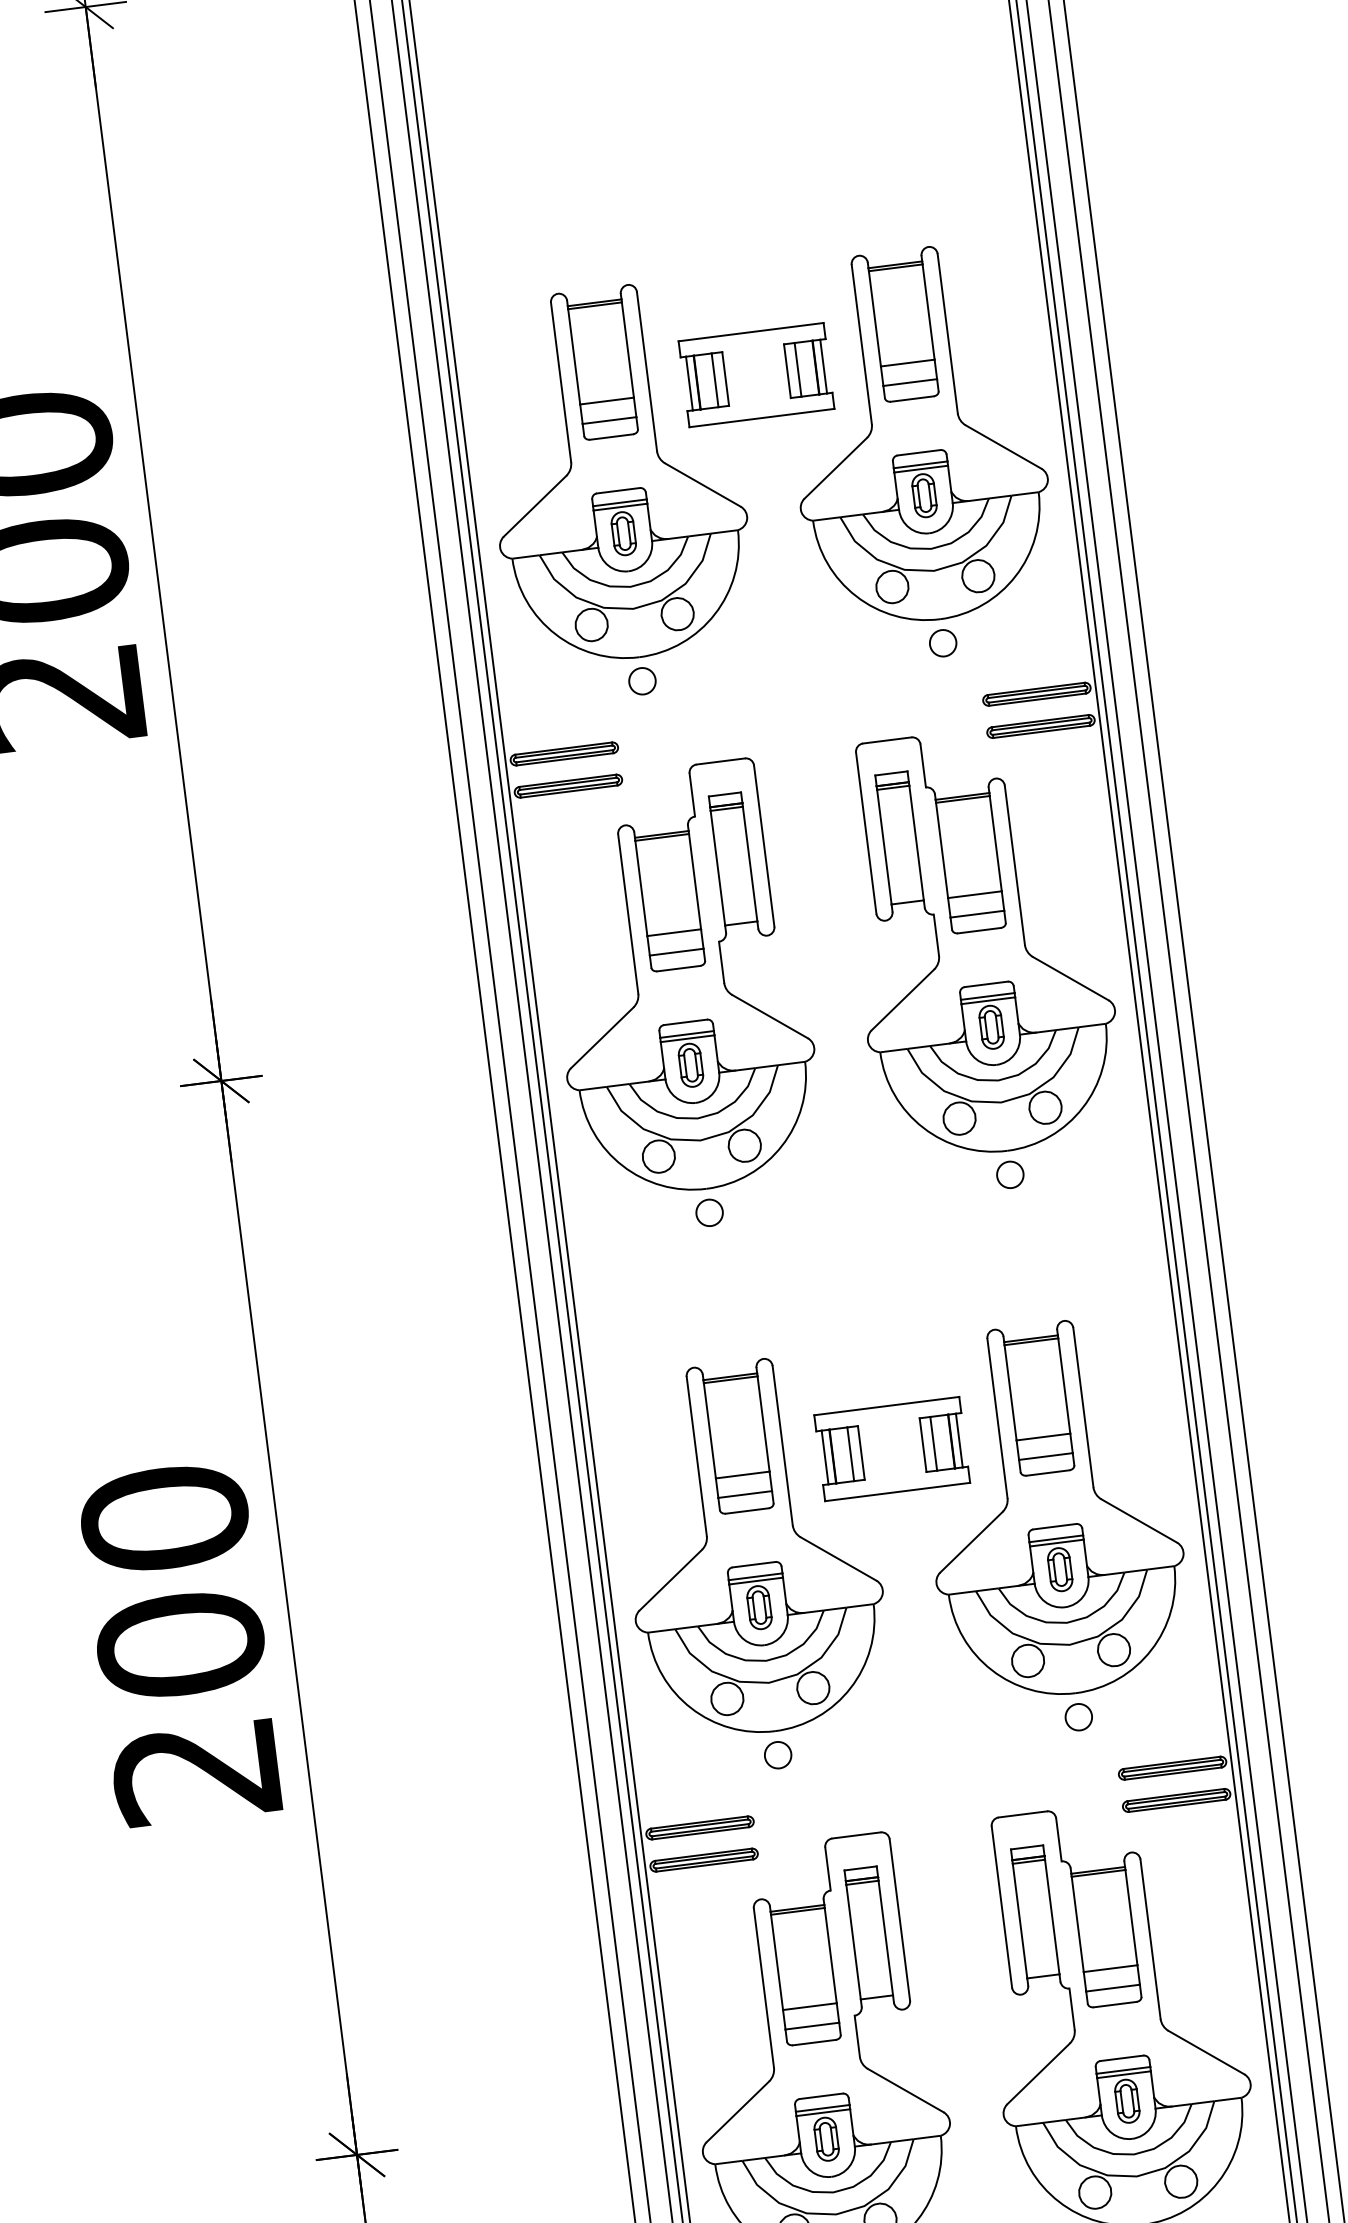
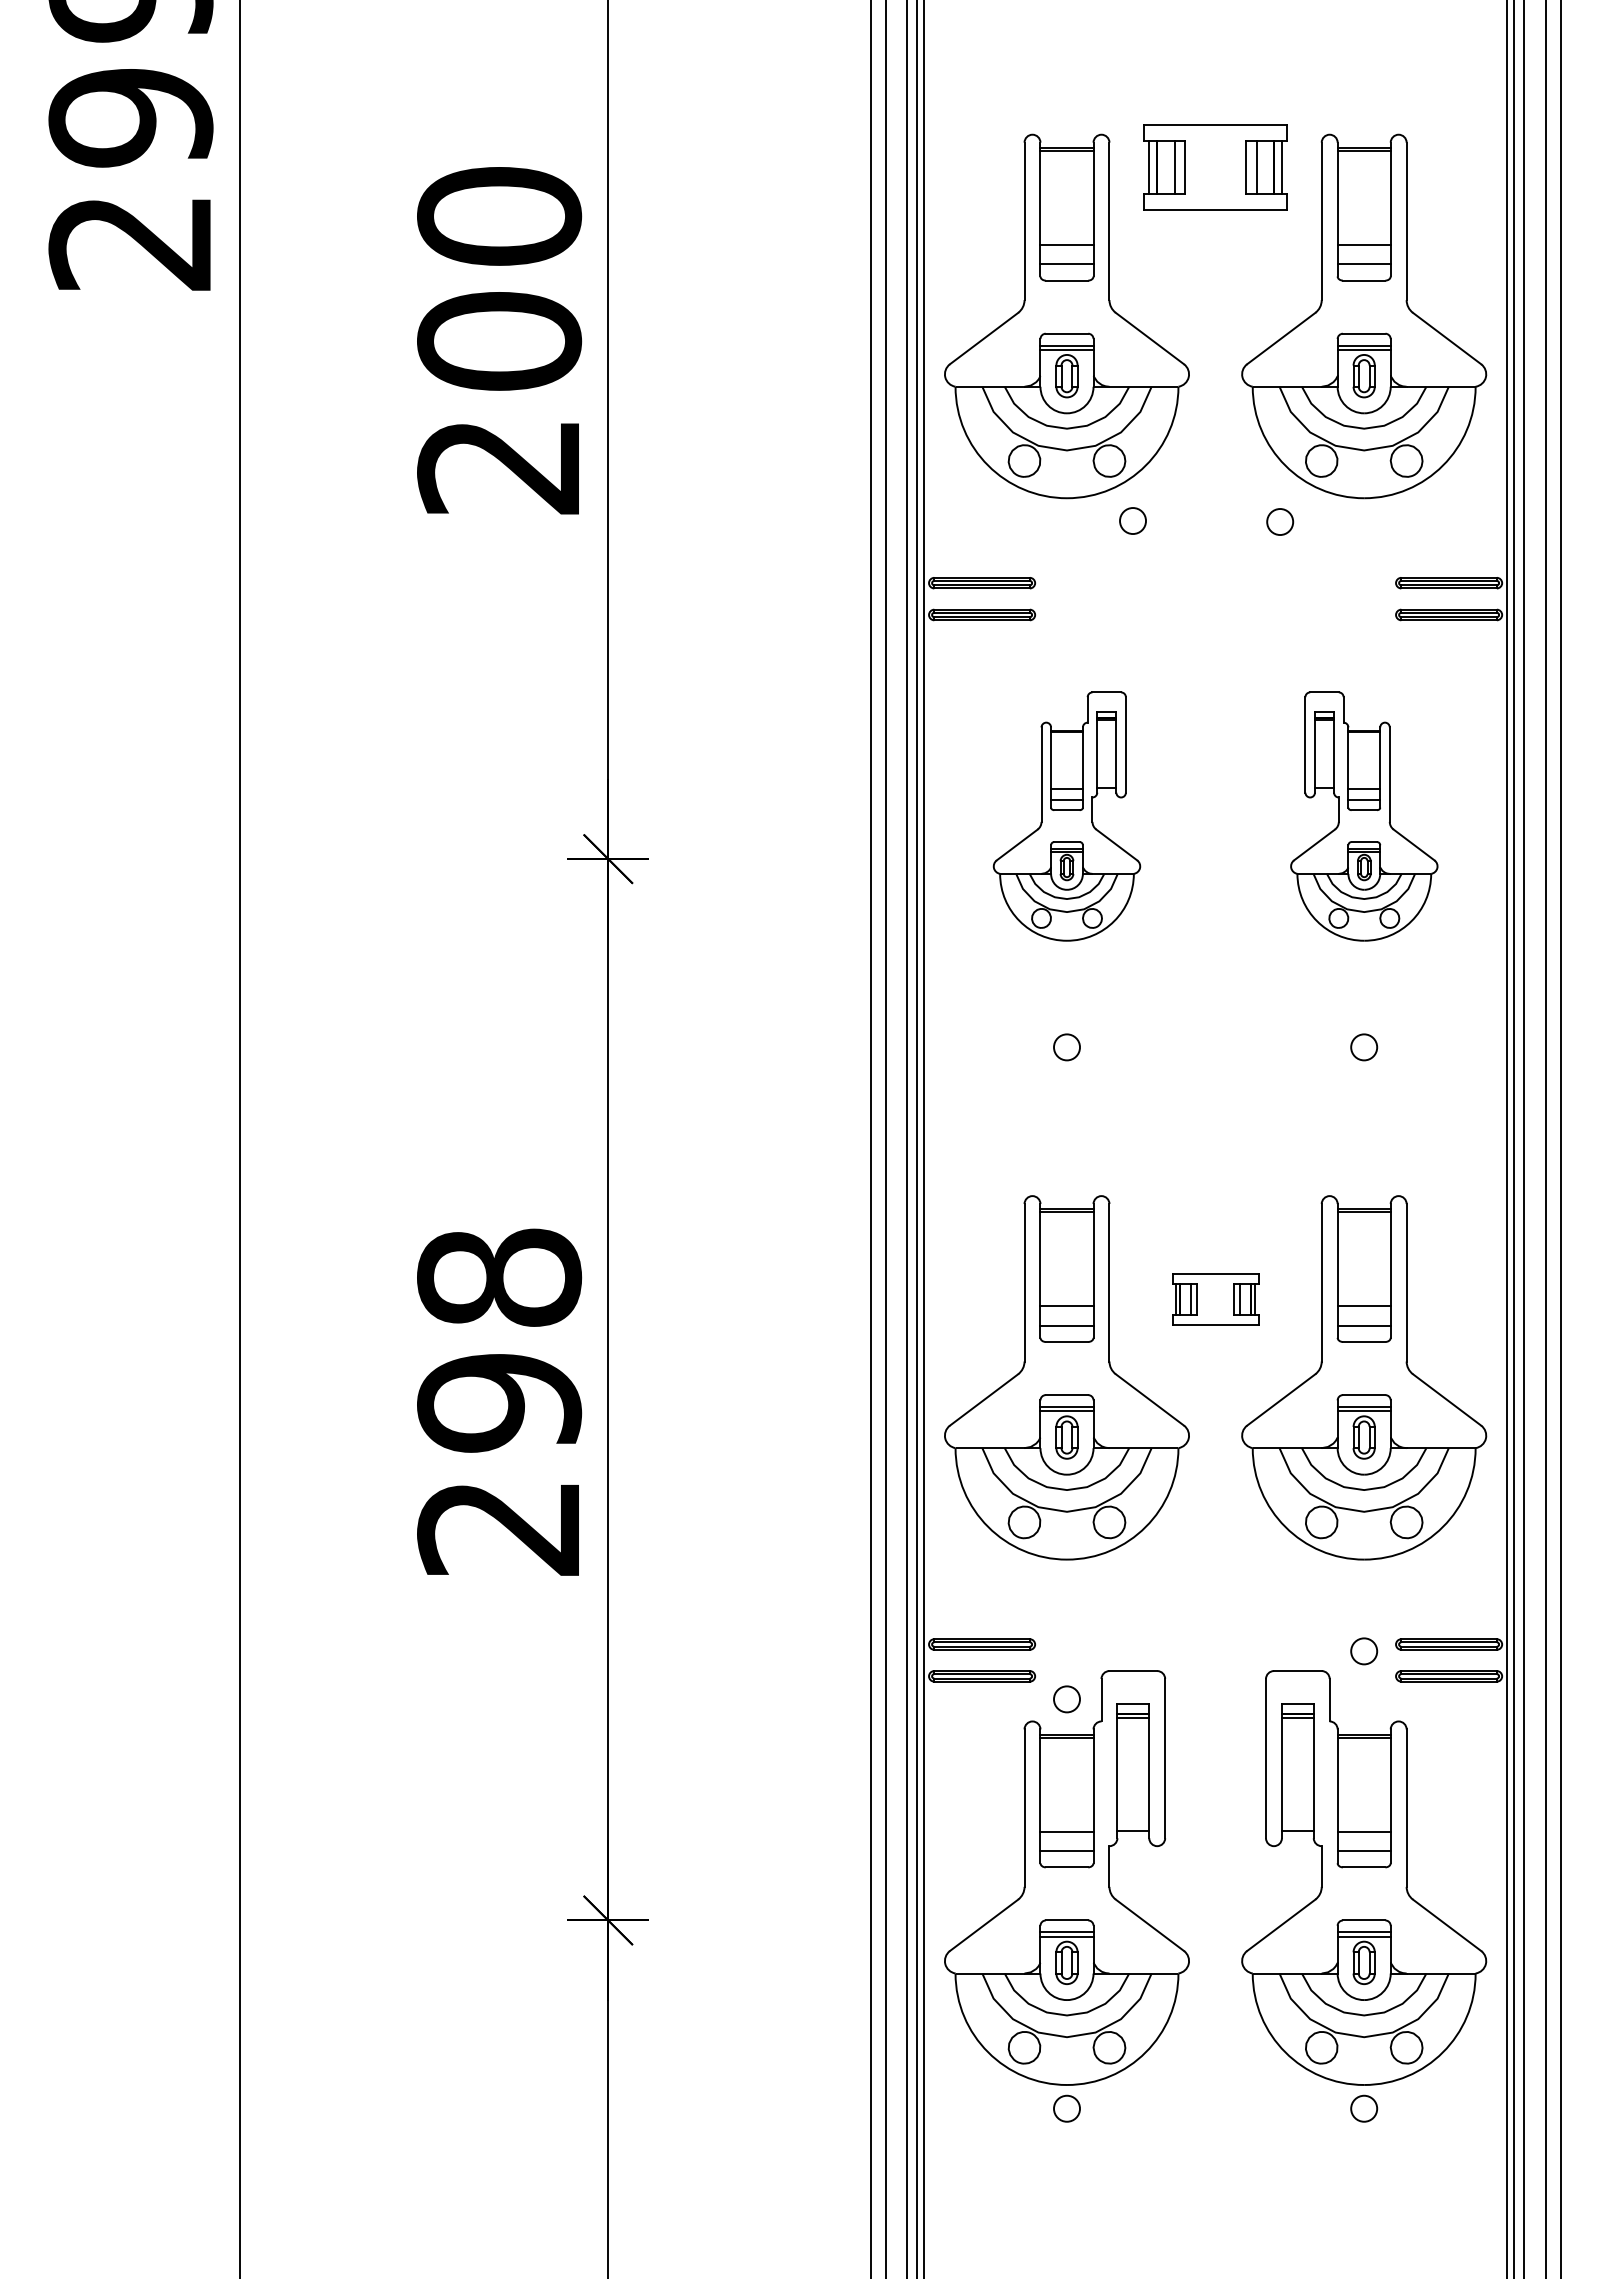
part: (756, 375) -> (1215, 167), moved
circle: (943, 642) -> (1280, 521), moved
circle: (641, 680) -> (1132, 520), moved
part: (981, 941) -> (1364, 816), size x0.6
part: (679, 979) -> (1066, 816), size x0.6
part: (892, 1448) -> (1215, 1299), size x0.6
text: (172, 1582) -> (499, 1340), 200 -> 298
circle: (1079, 1717) -> (1364, 1651), moved
circle: (777, 1755) -> (1066, 1699), moved

